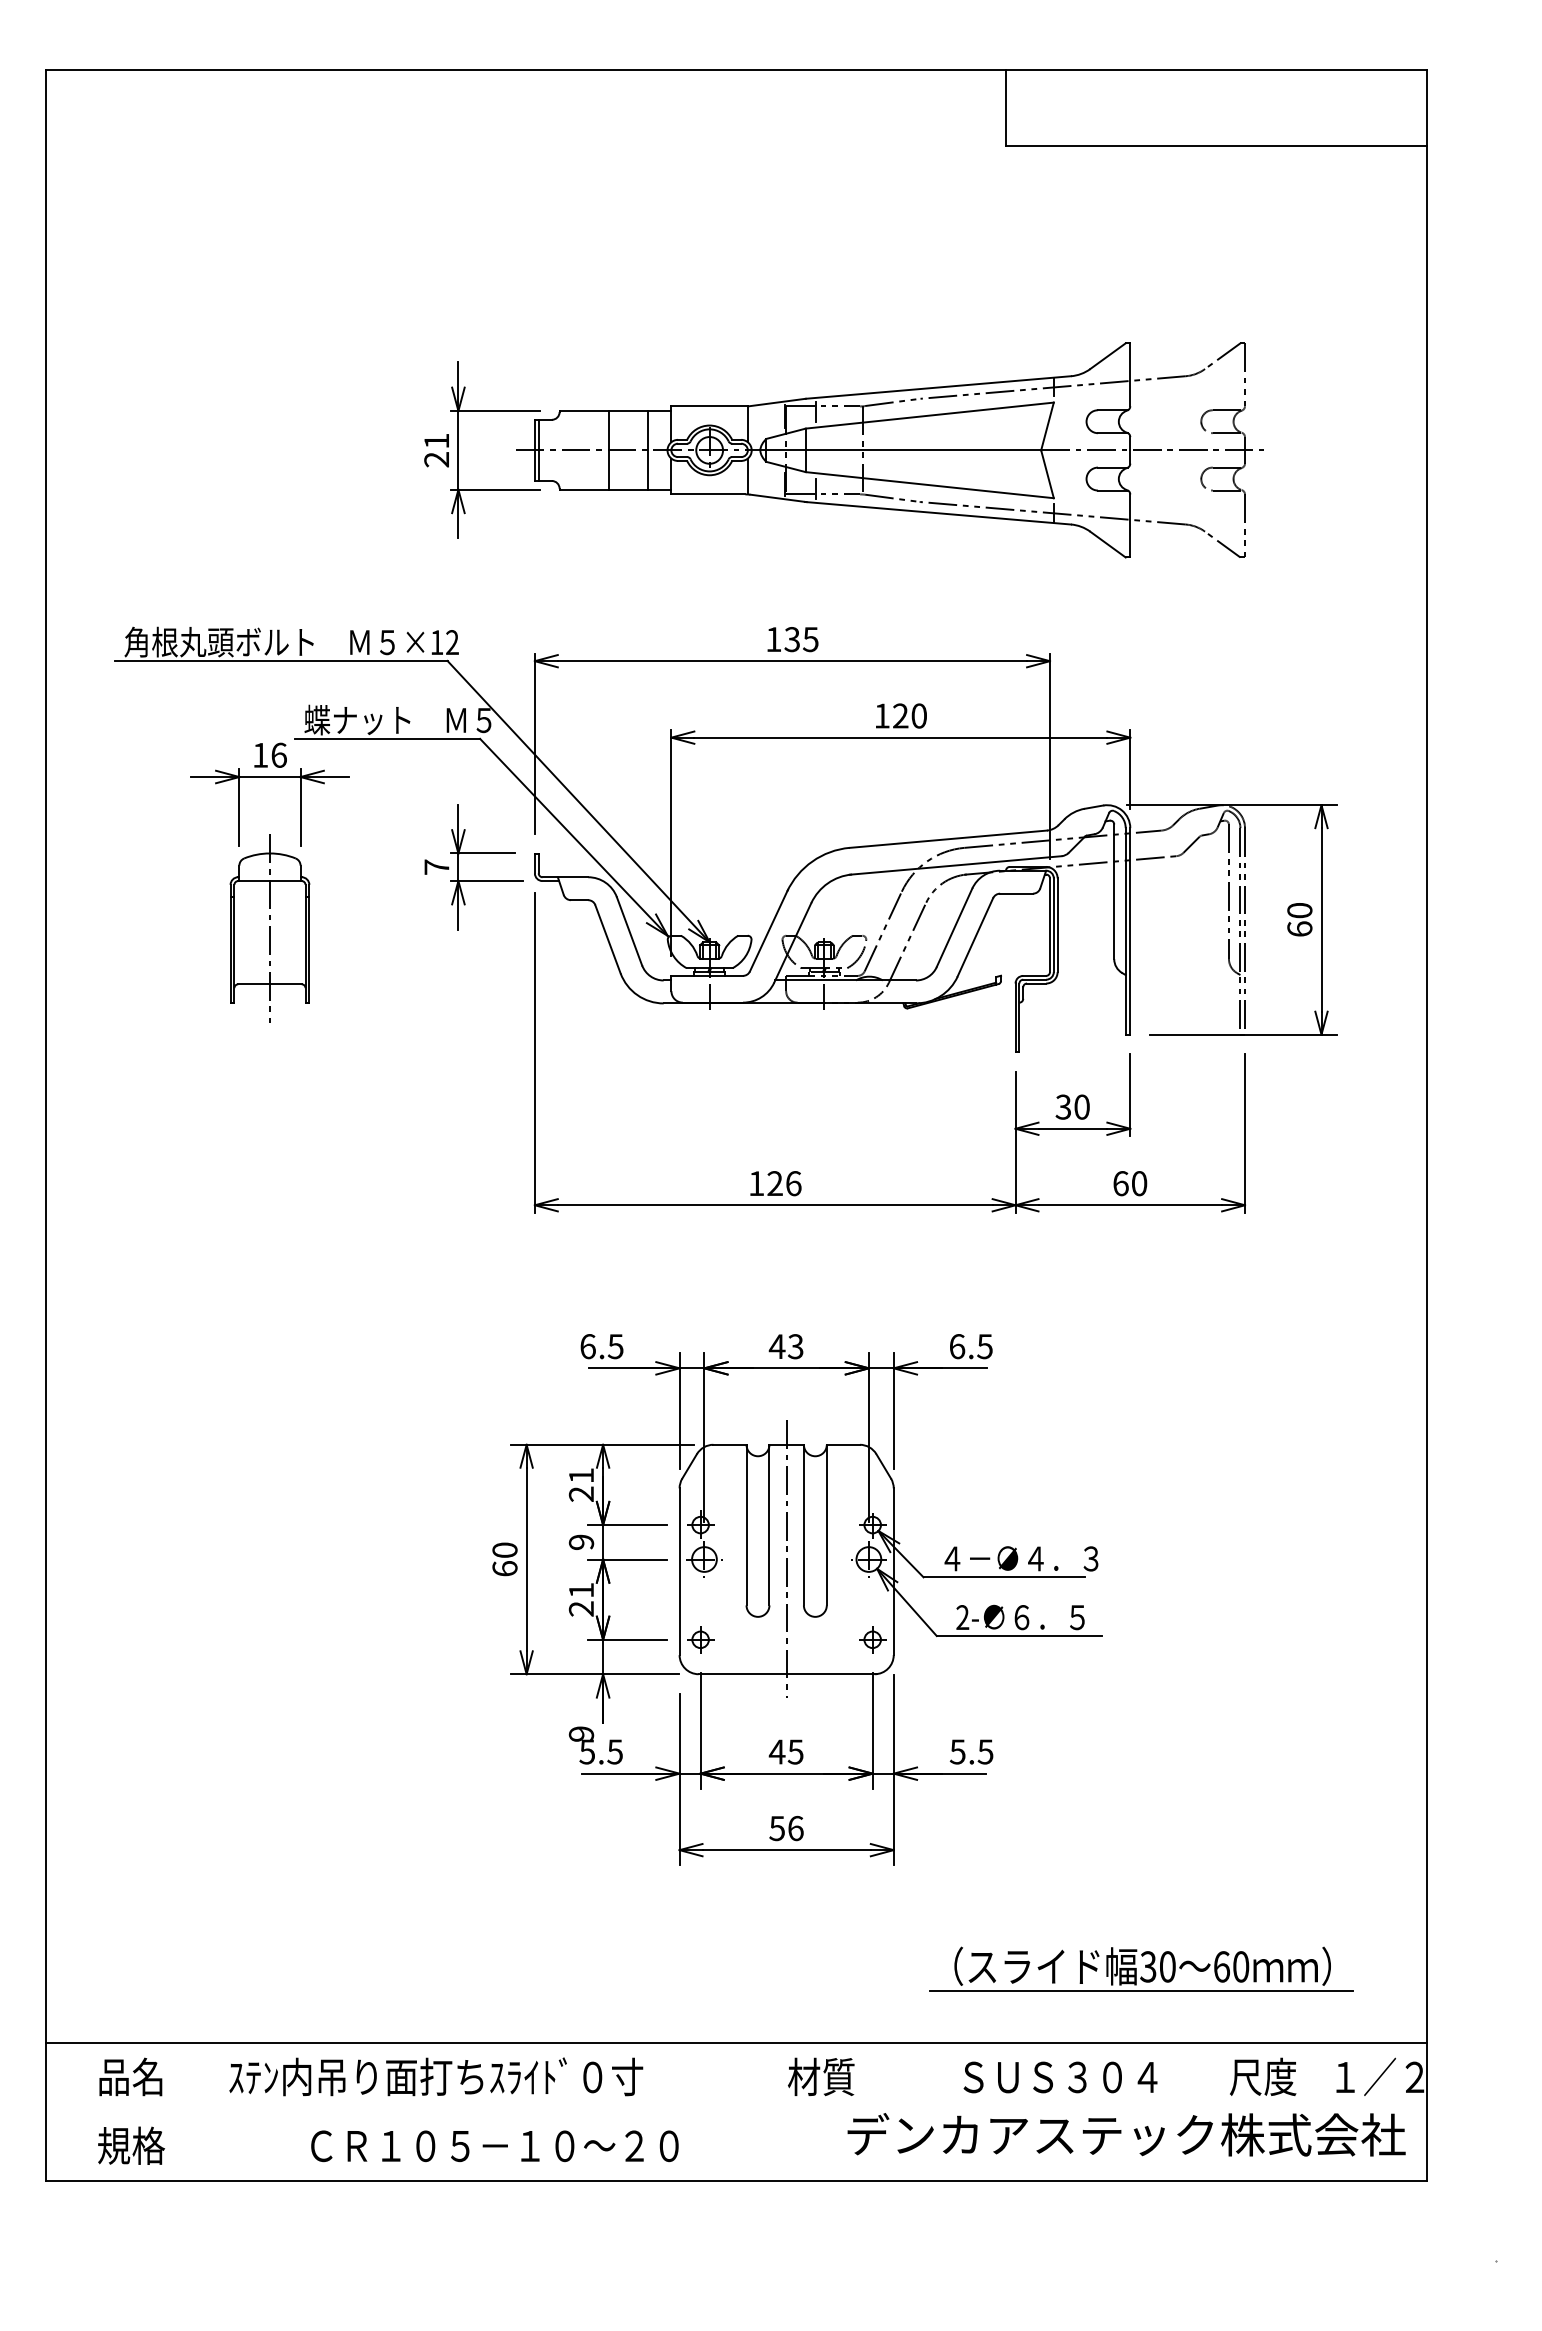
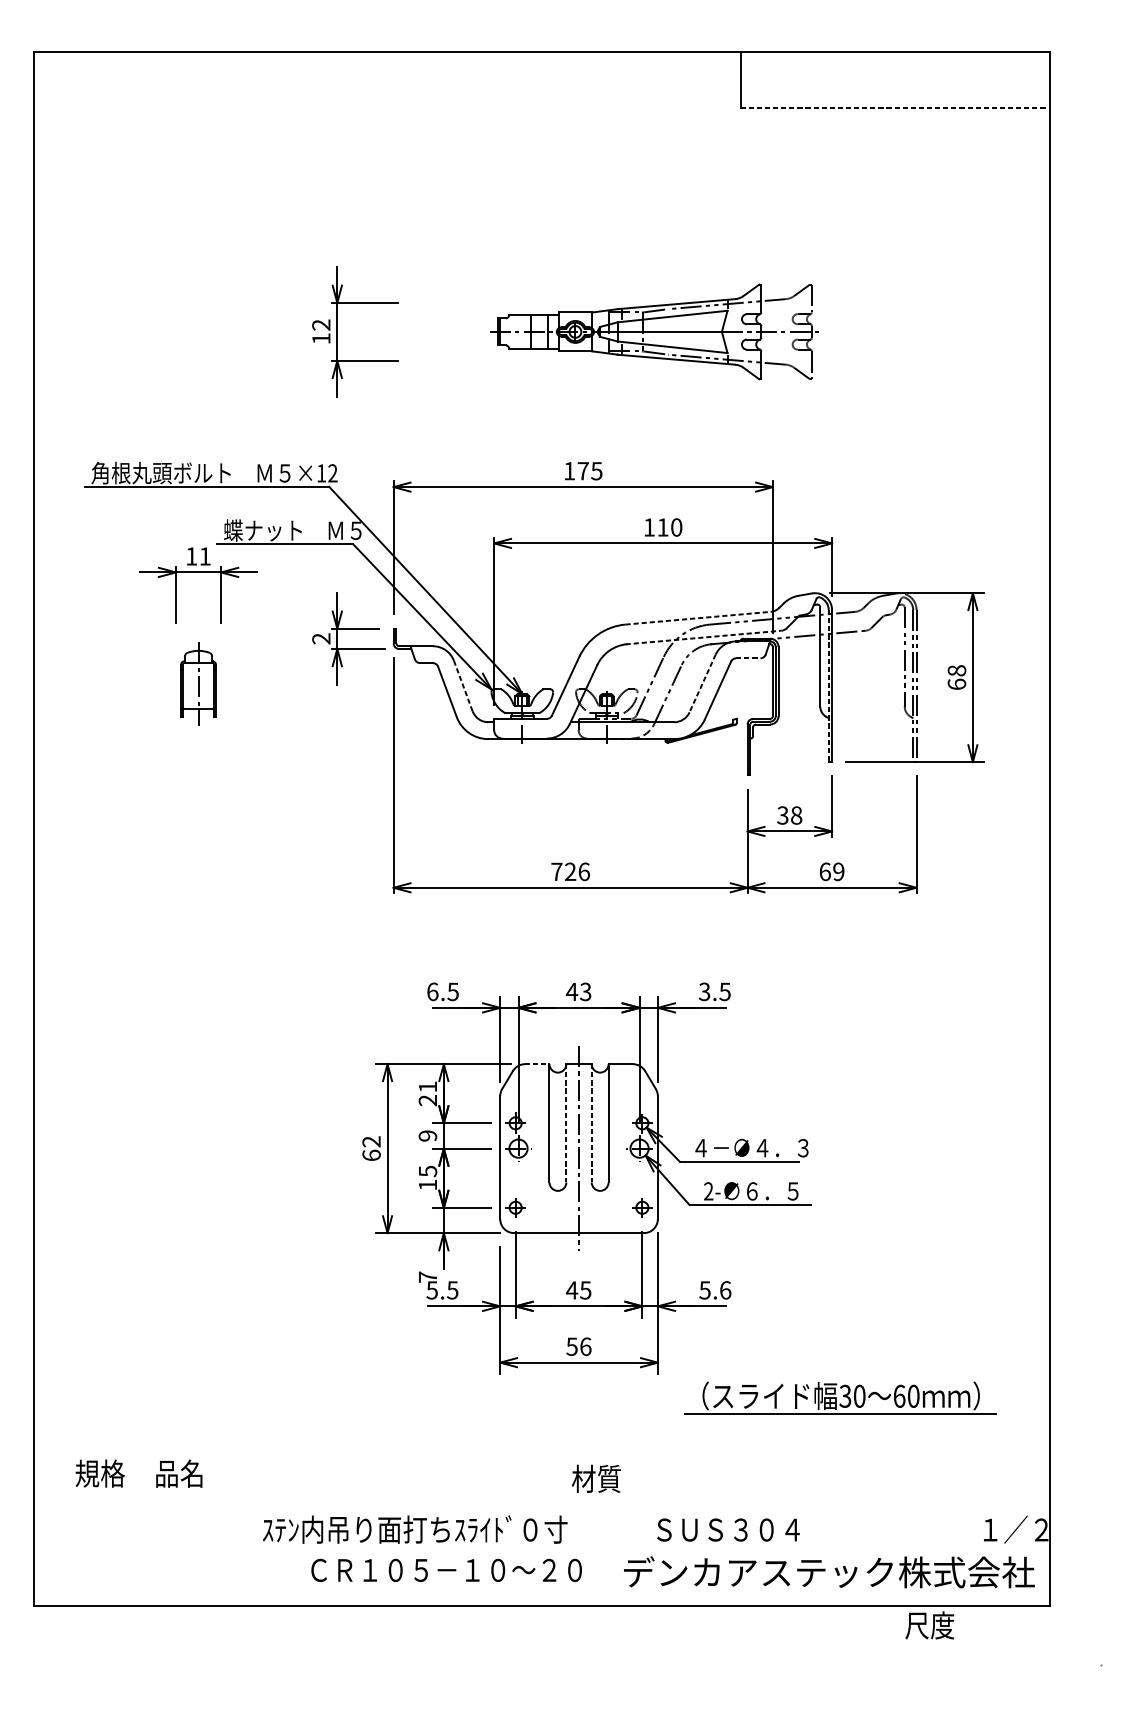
line: (1216, 146) -> (895, 108), solid -> dashed
text: (436, 450) -> (321, 331), 21 -> 12
part: (889, 450) -> (654, 331), size x0.6
text: (792, 639) -> (583, 471), 135 -> 175
text: (900, 715) -> (662, 527), 120 -> 110
text: (278, 754) -> (204, 555), 16 -> 11
line: (948, 839) -> (698, 618), solid -> dashed
line: (956, 865) -> (704, 637), solid -> dashed
text: (436, 866) -> (321, 638), 7 -> 2
line: (1017, 893) -> (749, 658), solid -> dashed
text: (1299, 910) -> (956, 670), 60 -> 68
line: (954, 927) -> (702, 683), solid -> dashed
part: (269, 928) -> (198, 683), size x0.6
line: (629, 930) -> (463, 685), solid -> dashed
line: (1125, 931) -> (828, 686), solid -> dashed
text: (1081, 1107) -> (796, 815), 30 -> 38
text: (756, 1183) -> (556, 871), 126 -> 726
text: (1139, 1183) -> (838, 871), 60 -> 69
text: (957, 1346) -> (704, 991), 6.5 -> 3.5
line: (729, 1444) -> (536, 1063), solid -> dashed
line: (769, 1525) -> (566, 1123), solid -> dashed
line: (803, 1525) -> (591, 1123), solid -> dashed
text: (504, 1549) -> (371, 1141), 60 -> 62
text: (581, 1599) -> (427, 1178), 21 -> 15
text: (581, 1733) -> (427, 1276), 9 -> 7
text: (985, 1751) -> (725, 1290), 5.5 -> 5.6
part: (1141, 1968) -> (840, 1397), moved
line: (736, 2043) -> (542, 1505), removed
text: (130, 2076) -> (179, 1473), moved
text: (436, 2076) -> (415, 1529), moved
text: (821, 2076) -> (596, 1478), moved
text: (1263, 2076) -> (930, 1625), moved
text: (1060, 2077) -> (728, 1530), moved
text: (131, 2145) -> (100, 1473), moved
text: (494, 2146) -> (446, 1570), moved

